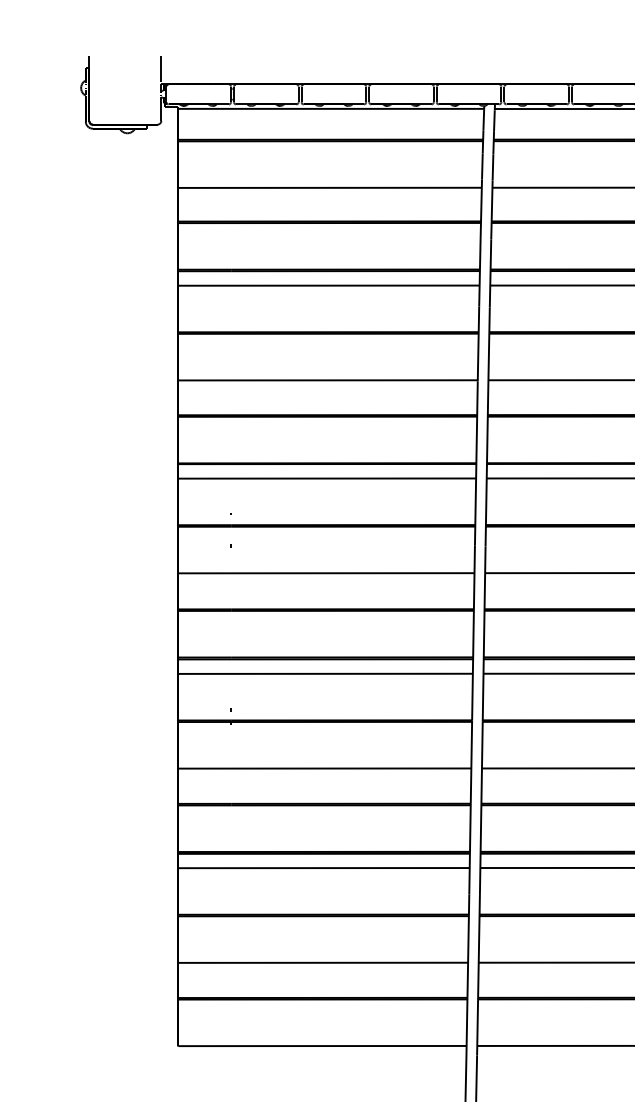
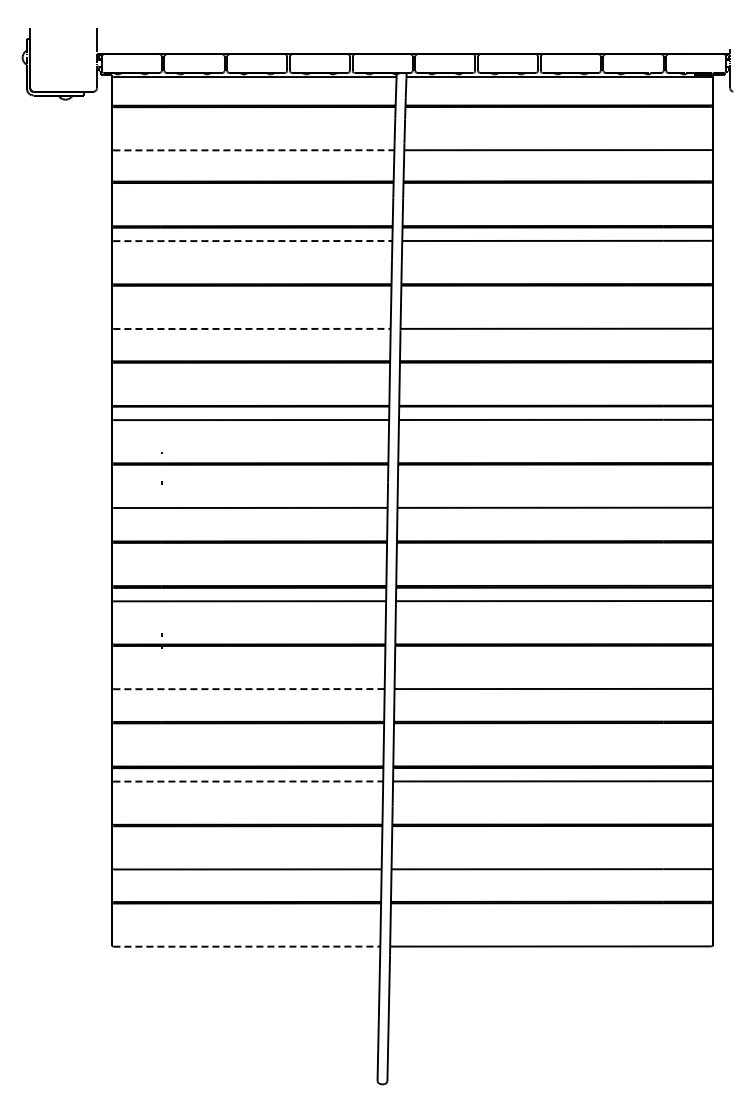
line: (329, 188) -> (253, 150), solid -> dashed
line: (329, 286) -> (253, 241), solid -> dashed
line: (328, 379) -> (252, 328), solid -> dashed
line: (325, 768) -> (249, 689), solid -> dashed
line: (324, 868) -> (248, 781), solid -> dashed
line: (323, 1045) -> (247, 946), solid -> dashed

